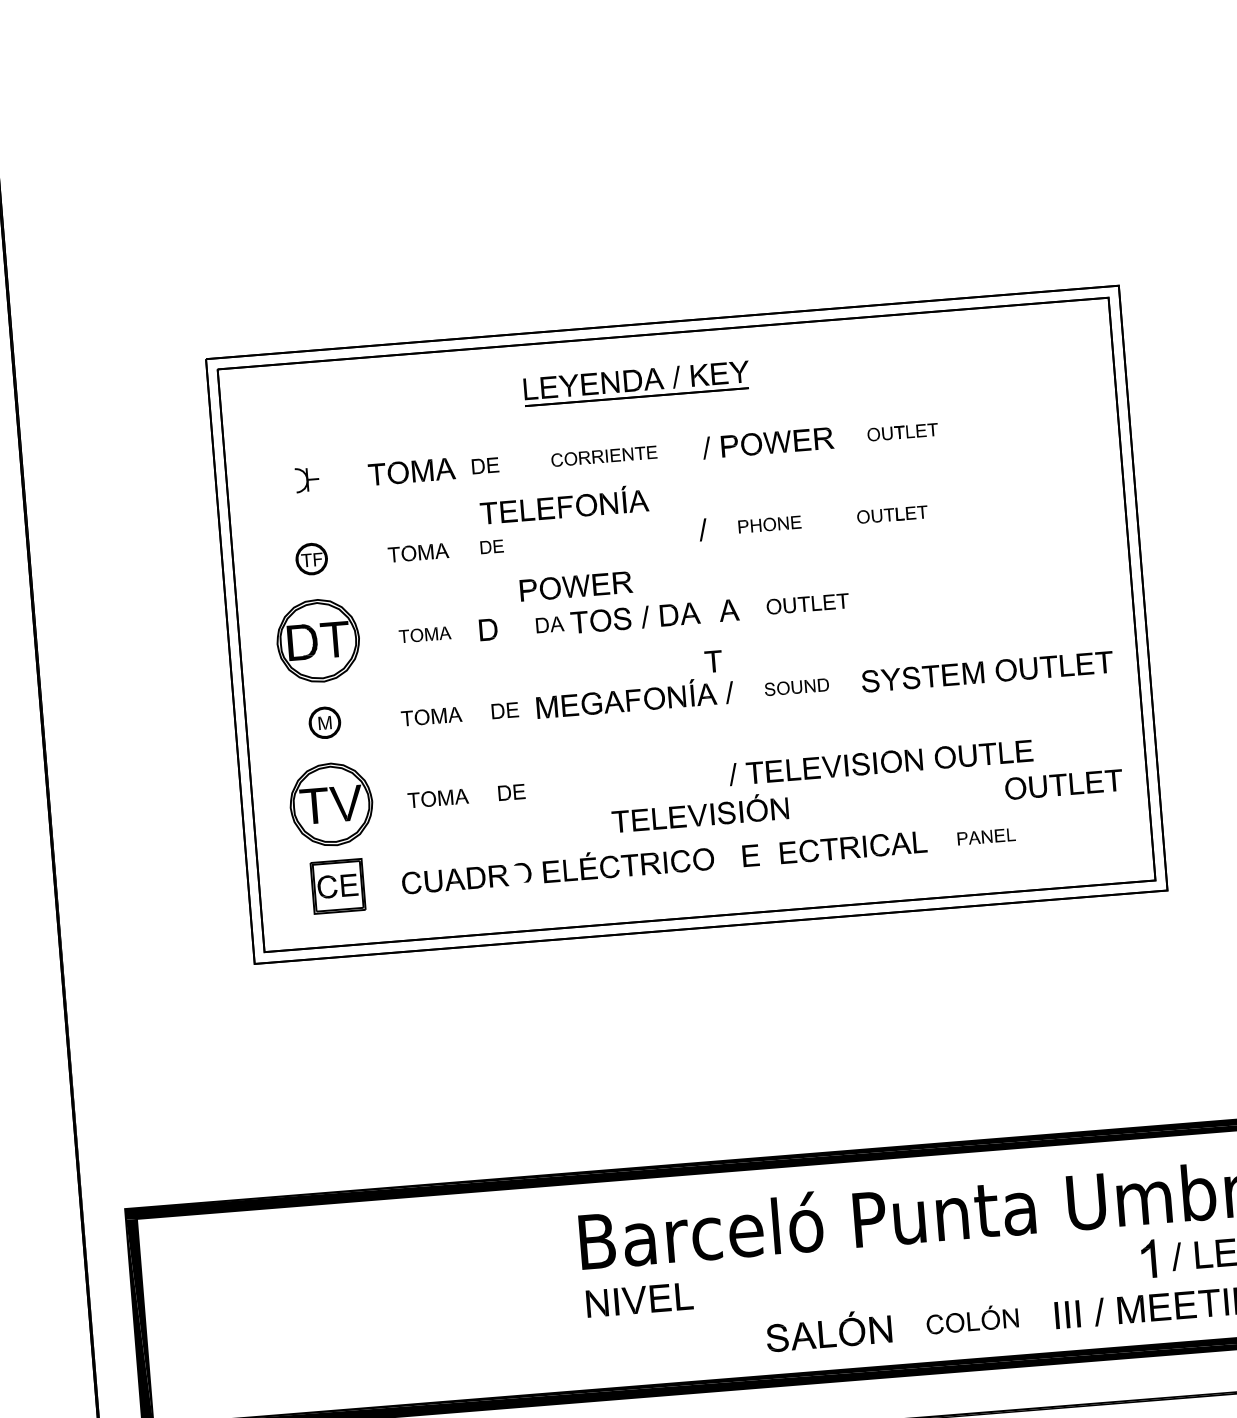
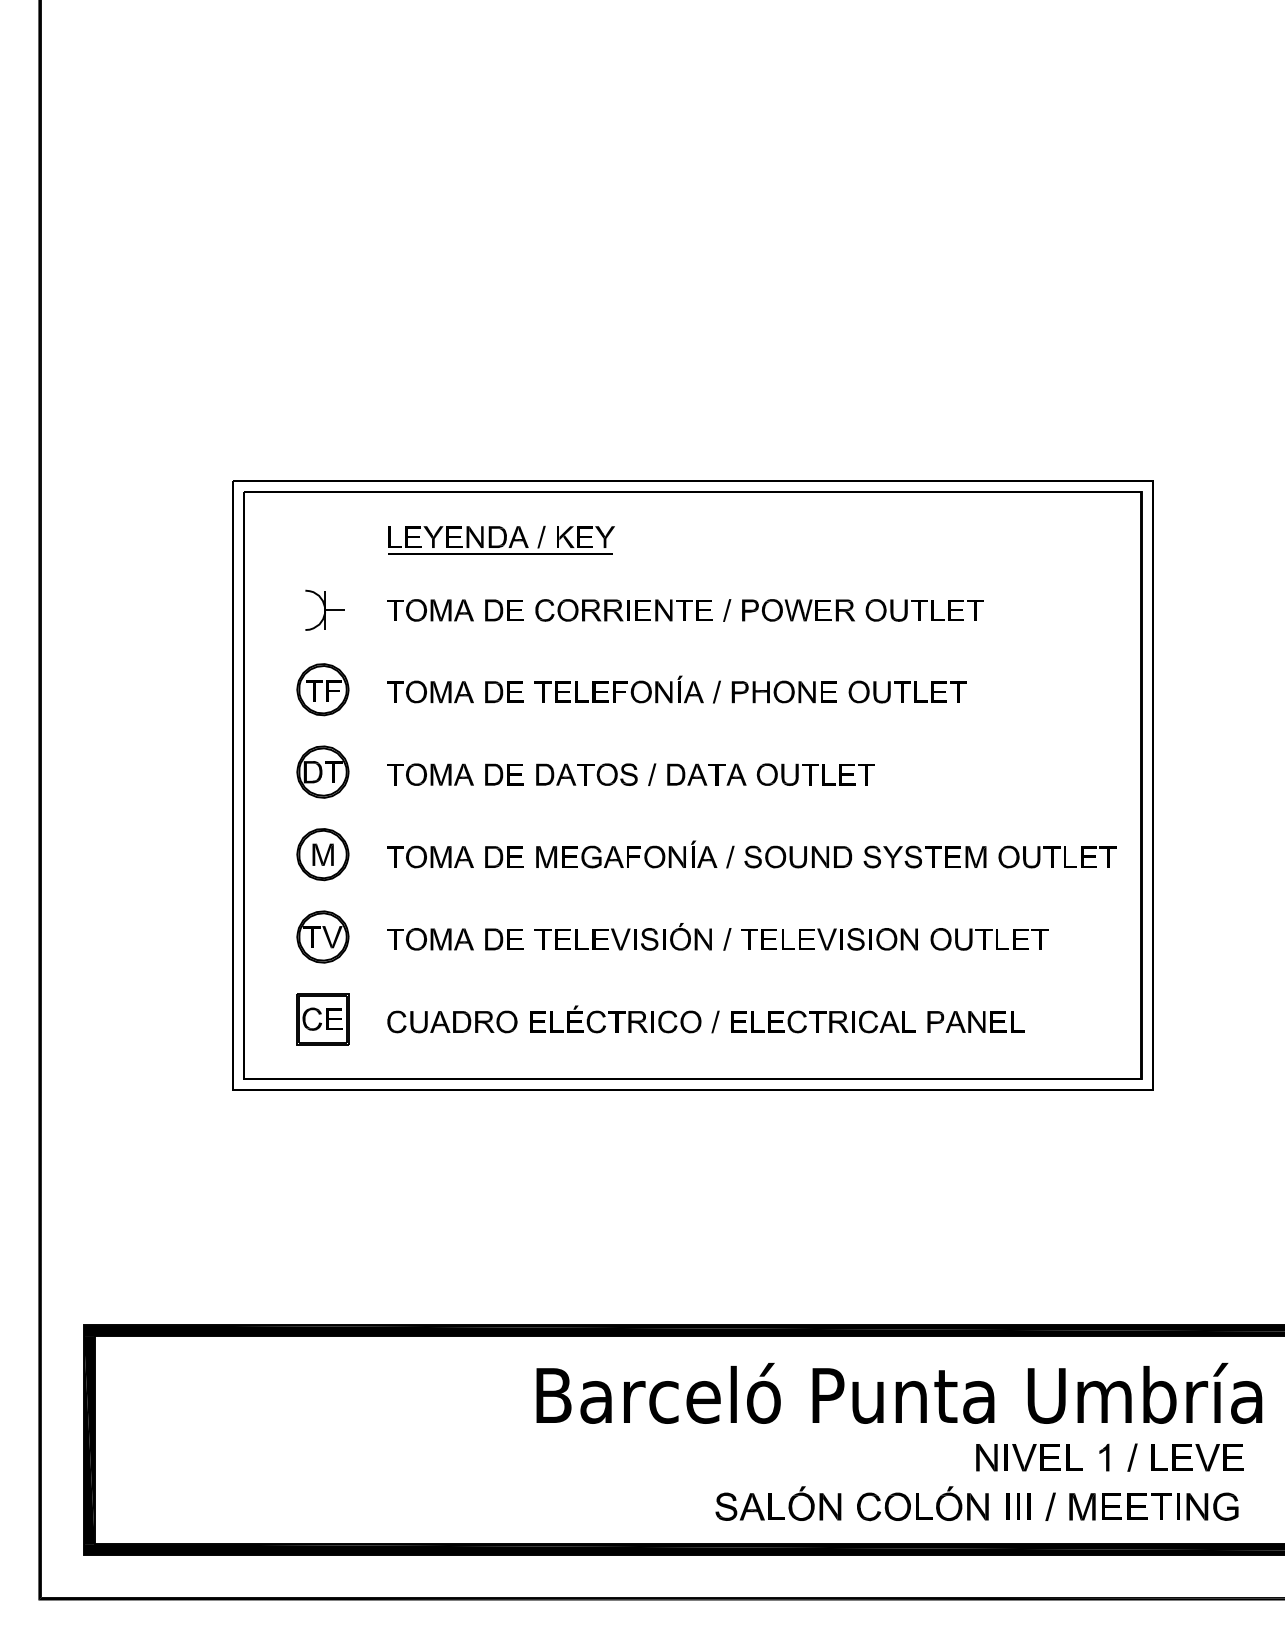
part: (636, 382) -> (501, 539), moved
part: (902, 432) -> (924, 610), size x1.67
part: (603, 456) -> (623, 610), size x1.67
part: (485, 465) -> (504, 610), size x1.43
part: (306, 479) -> (324, 609), size x1.67
part: (563, 504) -> (618, 689), moved
part: (892, 514) -> (907, 691), size x1.67
part: (769, 524) -> (783, 691), size x1.67
part: (492, 546) -> (504, 691), size x1.67
part: (418, 552) -> (430, 691), size x1.43
part: (311, 558) -> (322, 689), size x1.67
part: (576, 586) -> (585, 738), removed
part: (807, 603) -> (815, 774), size x1.43
part: (550, 624) -> (556, 774), size x1.43
fill: (509, 627) -> (515, 774), added
part: (425, 634) -> (430, 774), size x1.67
part: (317, 640) -> (322, 771), size x0.62
part: (713, 661) -> (716, 774), moved
part: (796, 686) -> (797, 856), size x1.67
part: (505, 710) -> (504, 856), size x1.43
part: (431, 716) -> (430, 856), size x1.43
part: (324, 722) -> (322, 854), size x1.67
fill: (1043, 749) -> (1039, 939), added
part: (1063, 784) -> (1057, 975), removed
part: (511, 792) -> (504, 939), size x1.43
part: (438, 798) -> (430, 939), size x1.43
part: (330, 804) -> (322, 936), size x0.62
part: (699, 812) -> (622, 936), moved
part: (986, 836) -> (975, 1021), size x1.67
fill: (769, 853) -> (757, 1021), added
line: (727, 857) -> (715, 1021), added
fill: (518, 875) -> (504, 1023), added
part: (1148, 1258) -> (1104, 1457), size x0.71
part: (639, 1299) -> (1029, 1457), moved
part: (971, 1319) -> (922, 1503), size x1.43

